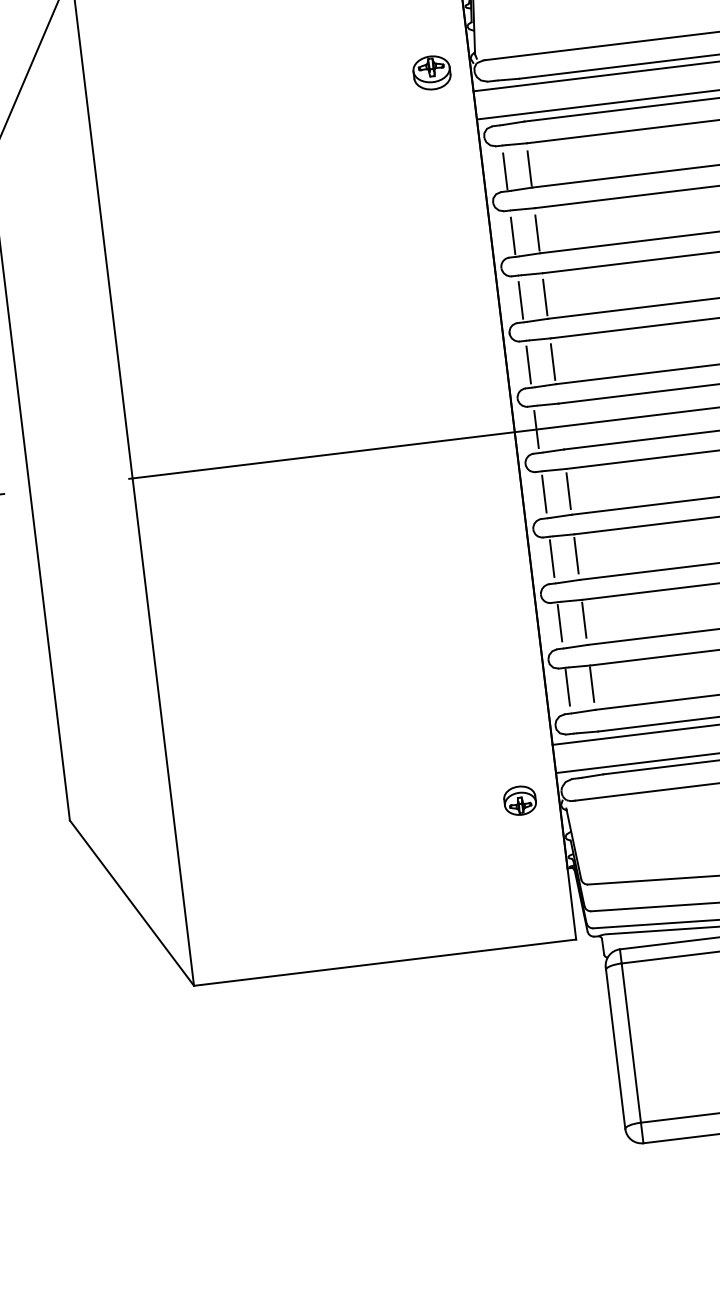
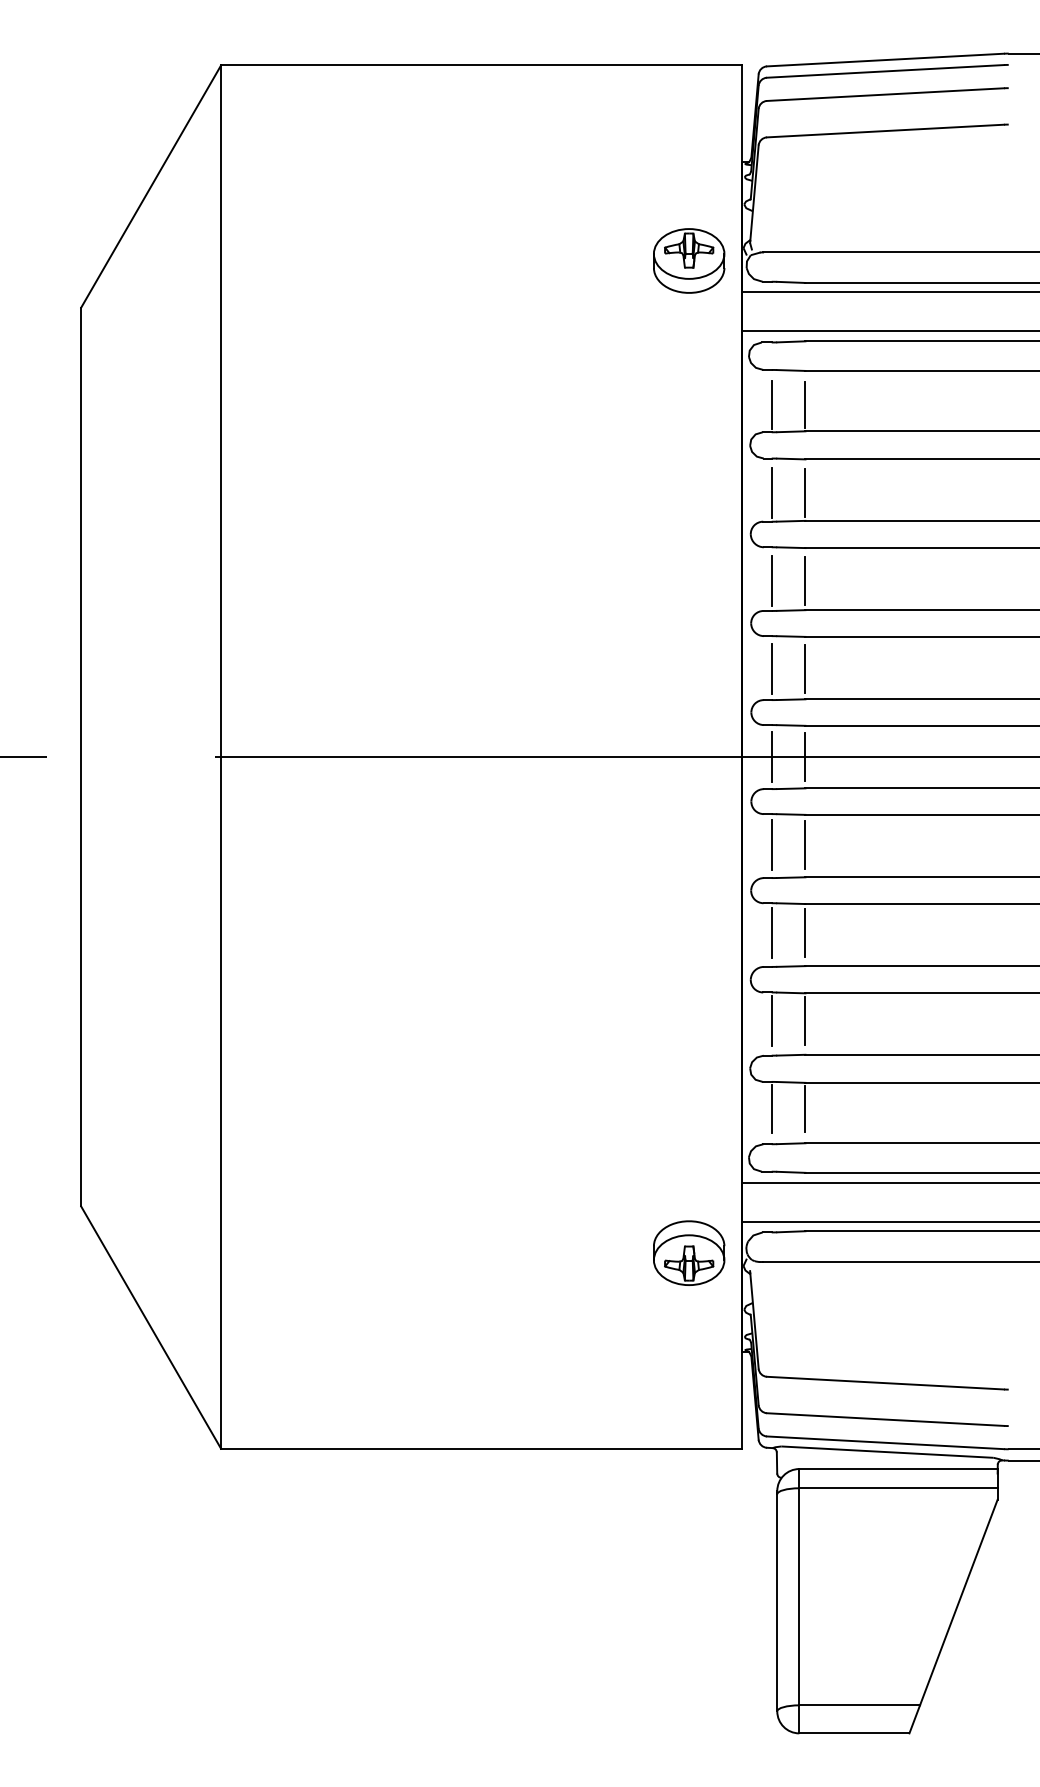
part: (432, 72) -> (689, 260), size x1.43
line: (560, 426) -> (804, 756), added
part: (520, 800) -> (689, 1252), size x1.67

